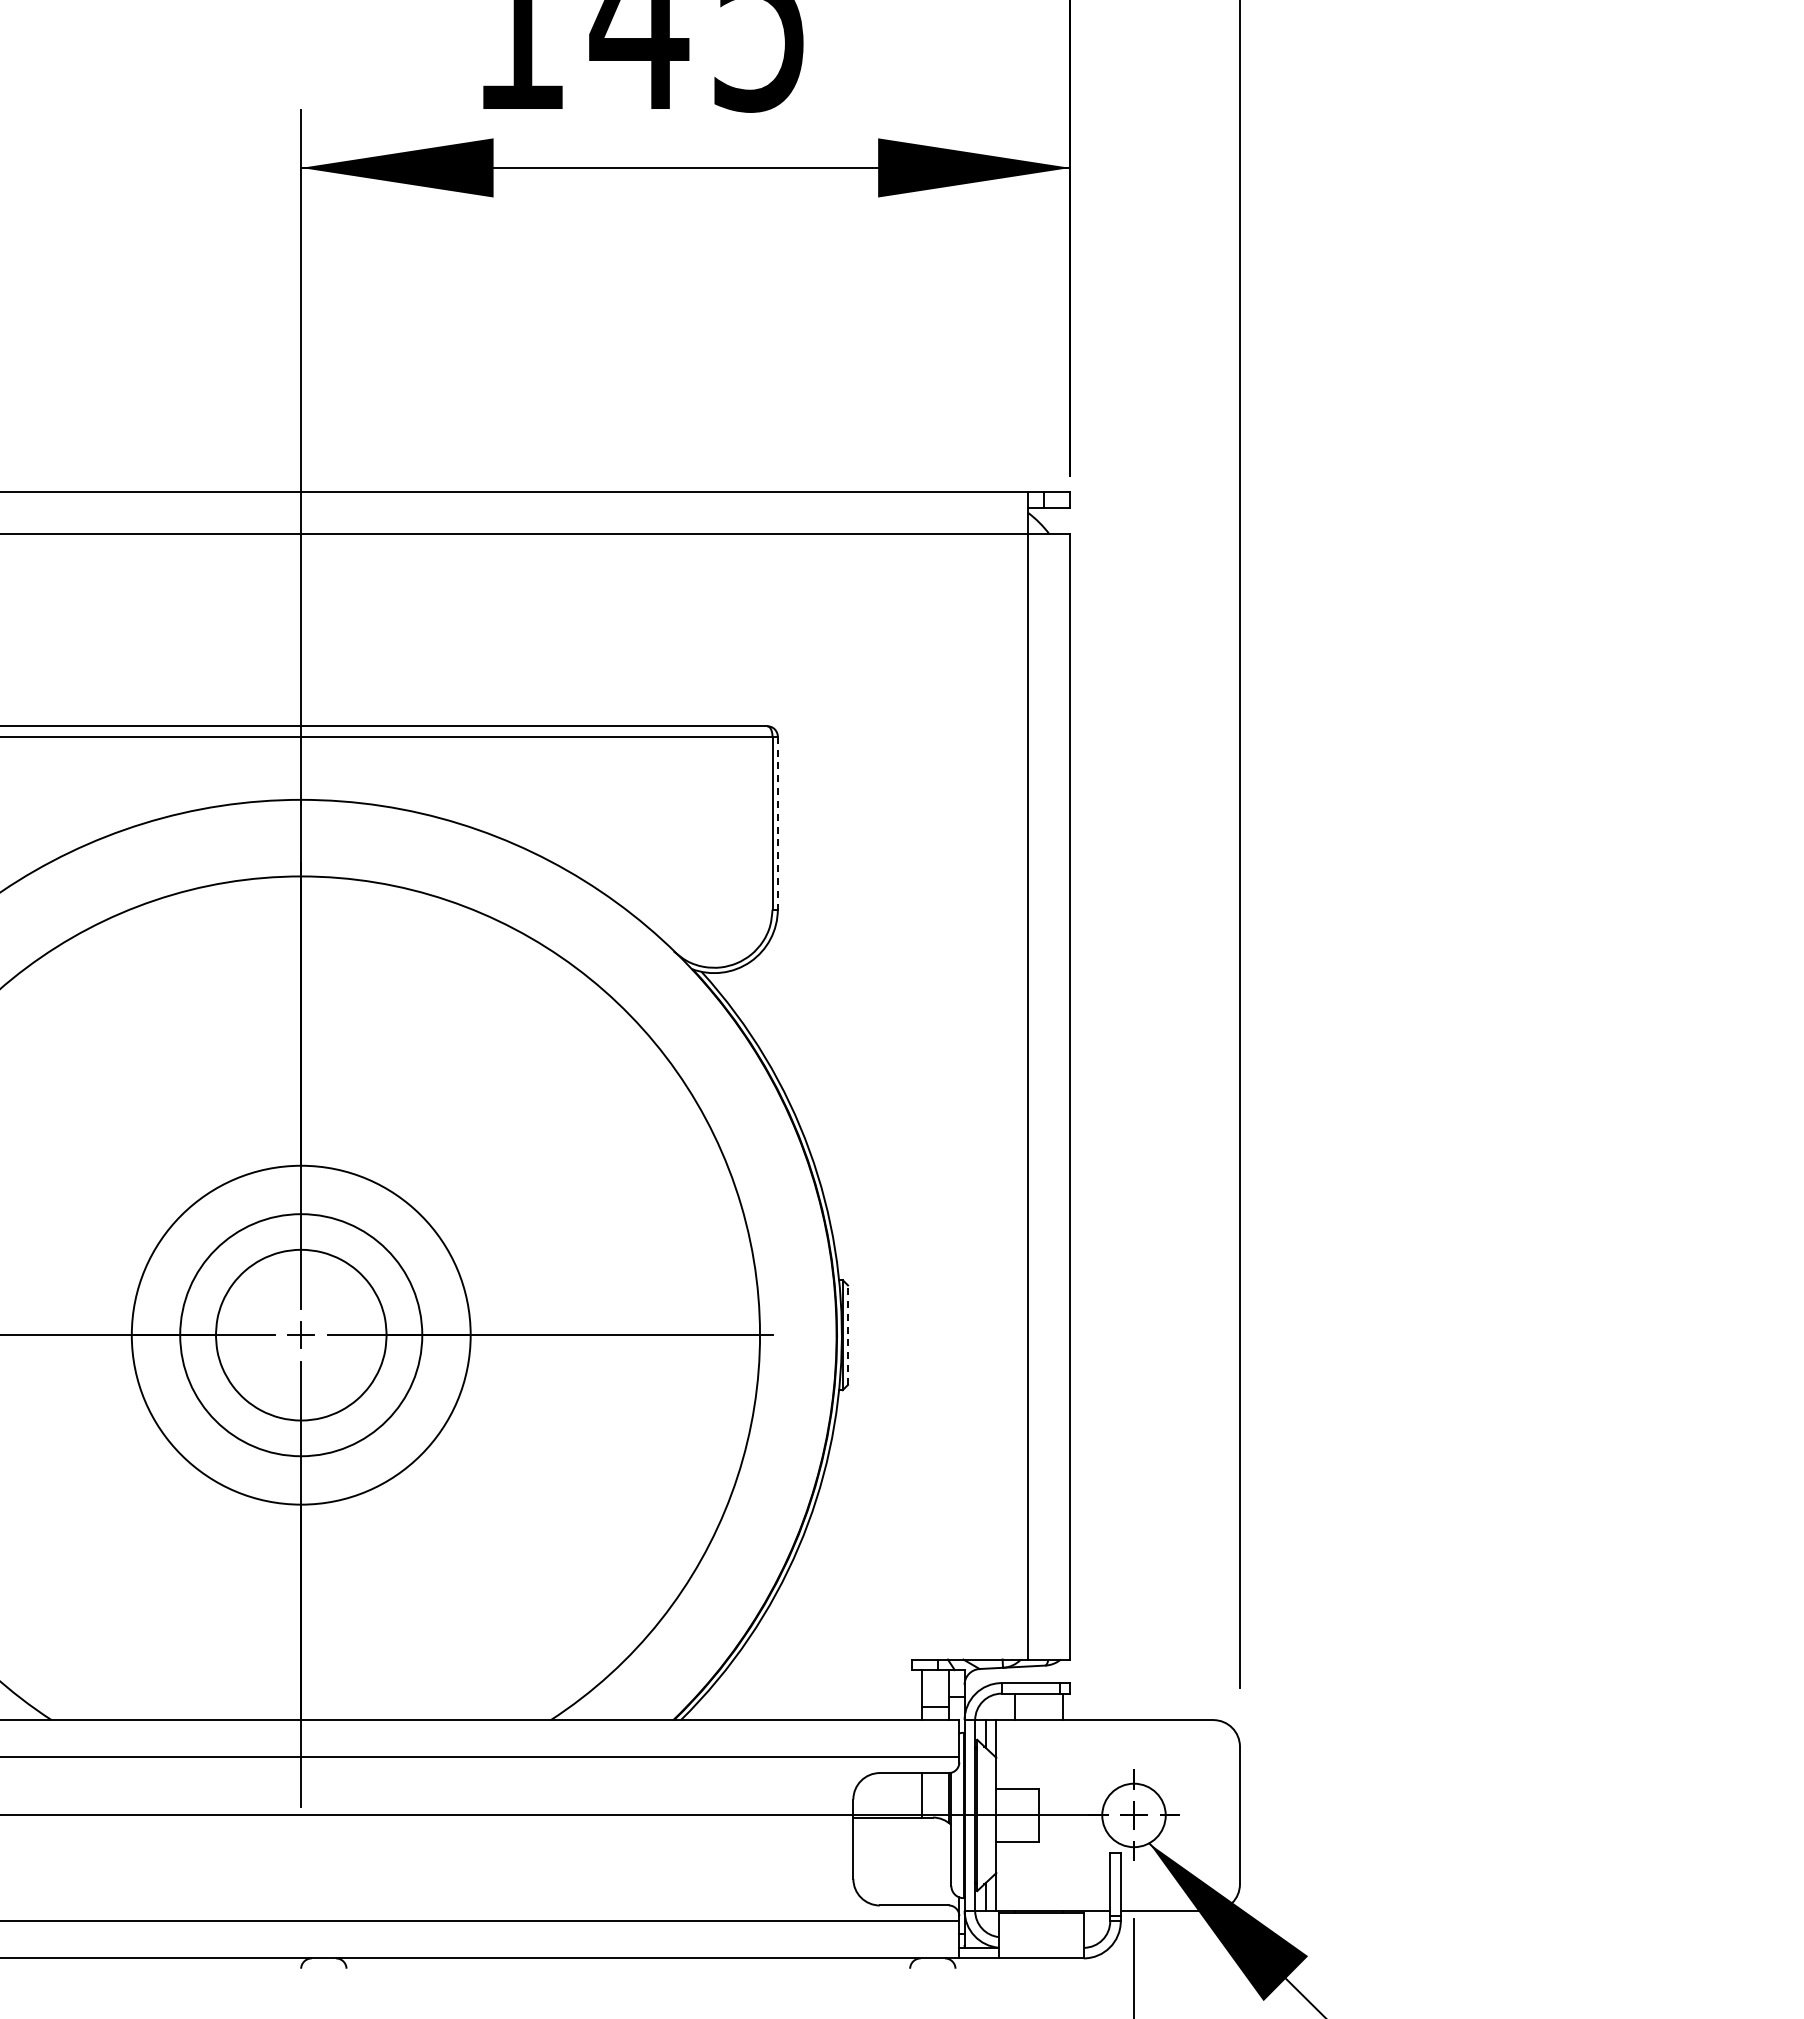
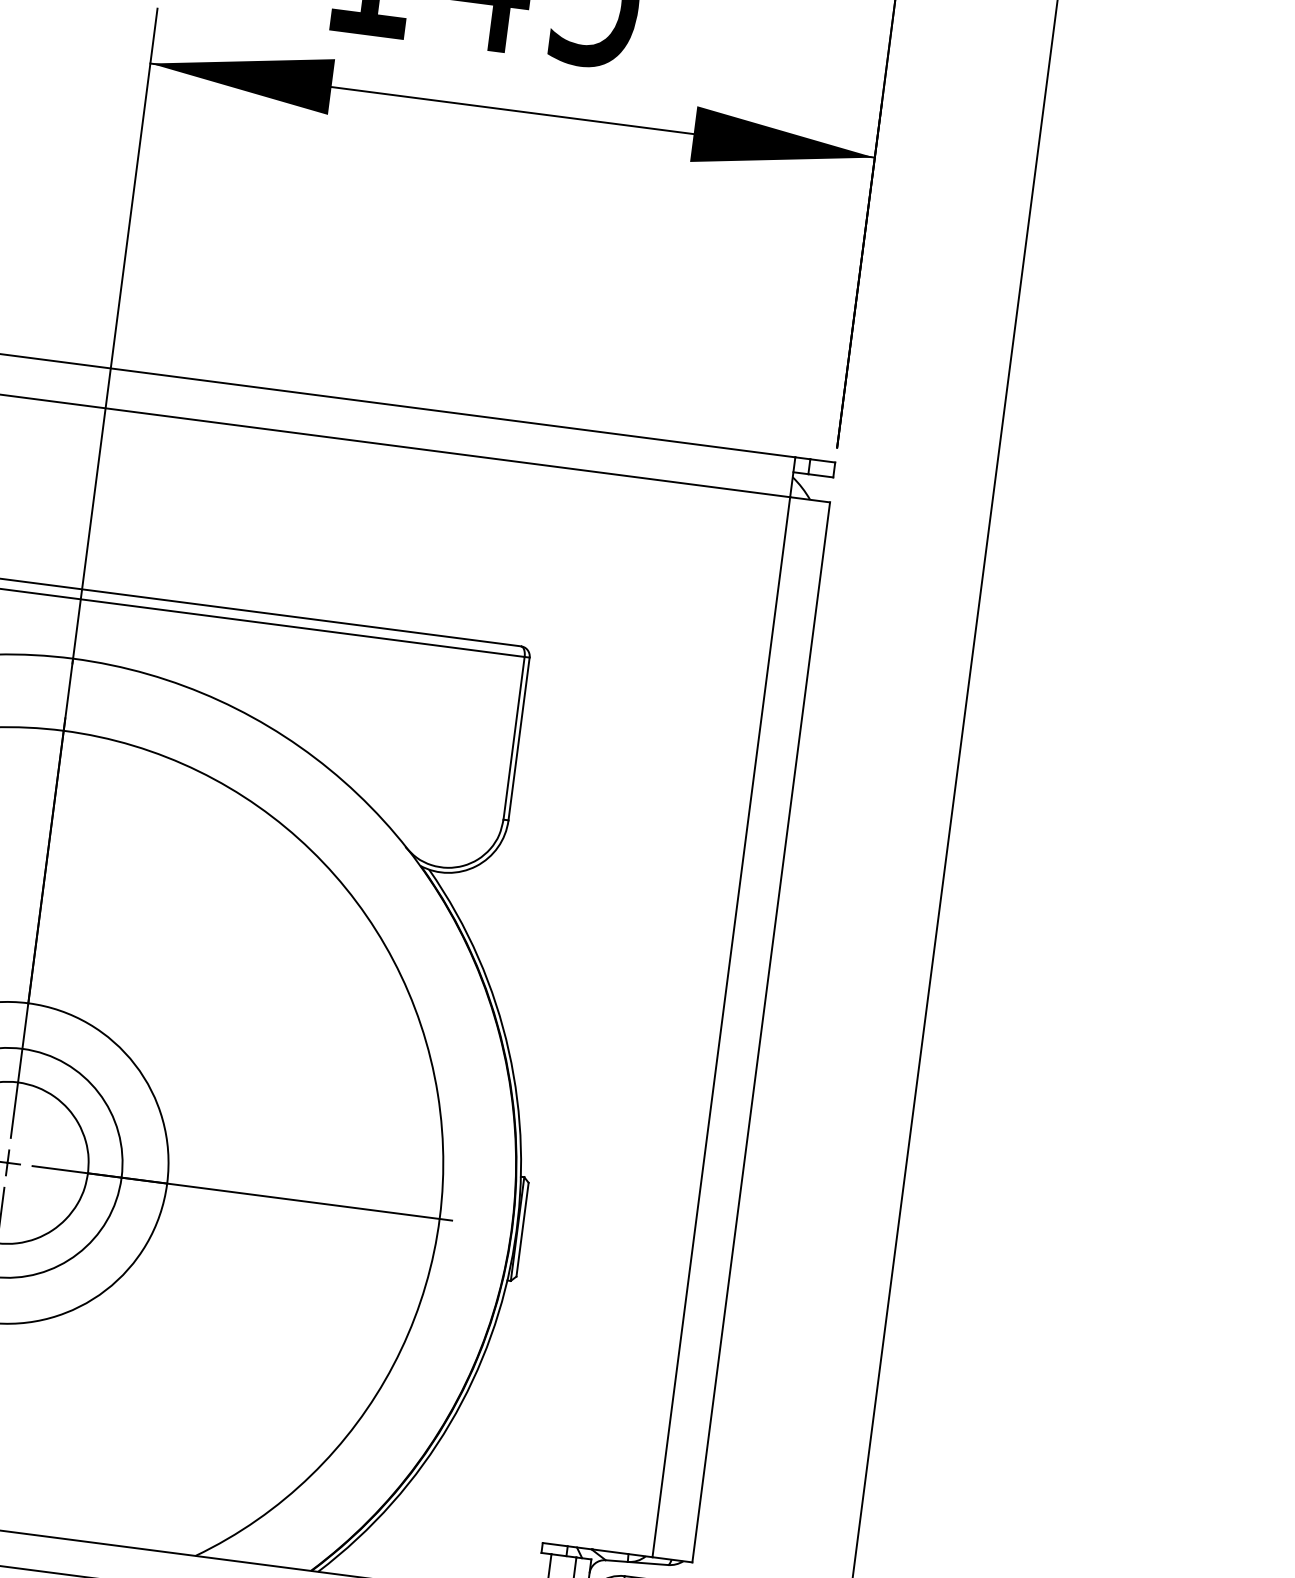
line: (777, 823) -> (518, 739), dashed -> solid
line: (848, 1335) -> (522, 1230), dashed -> solid

